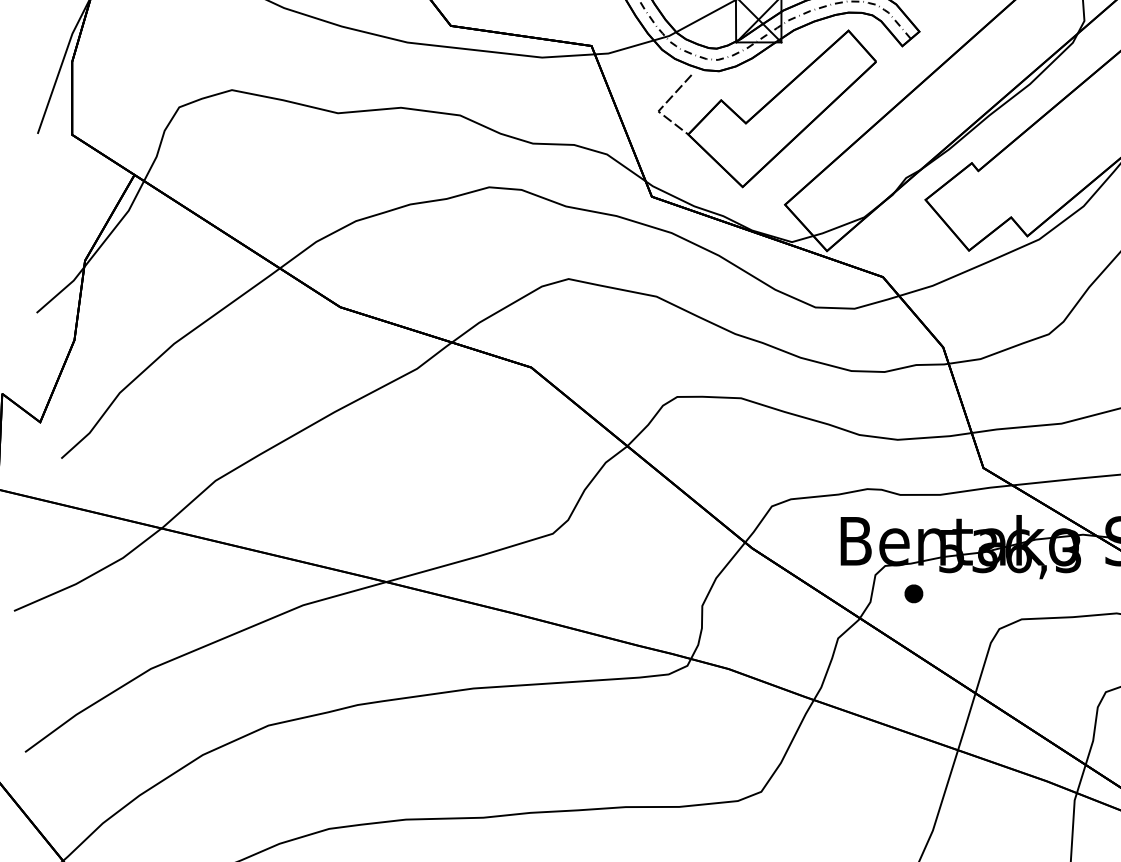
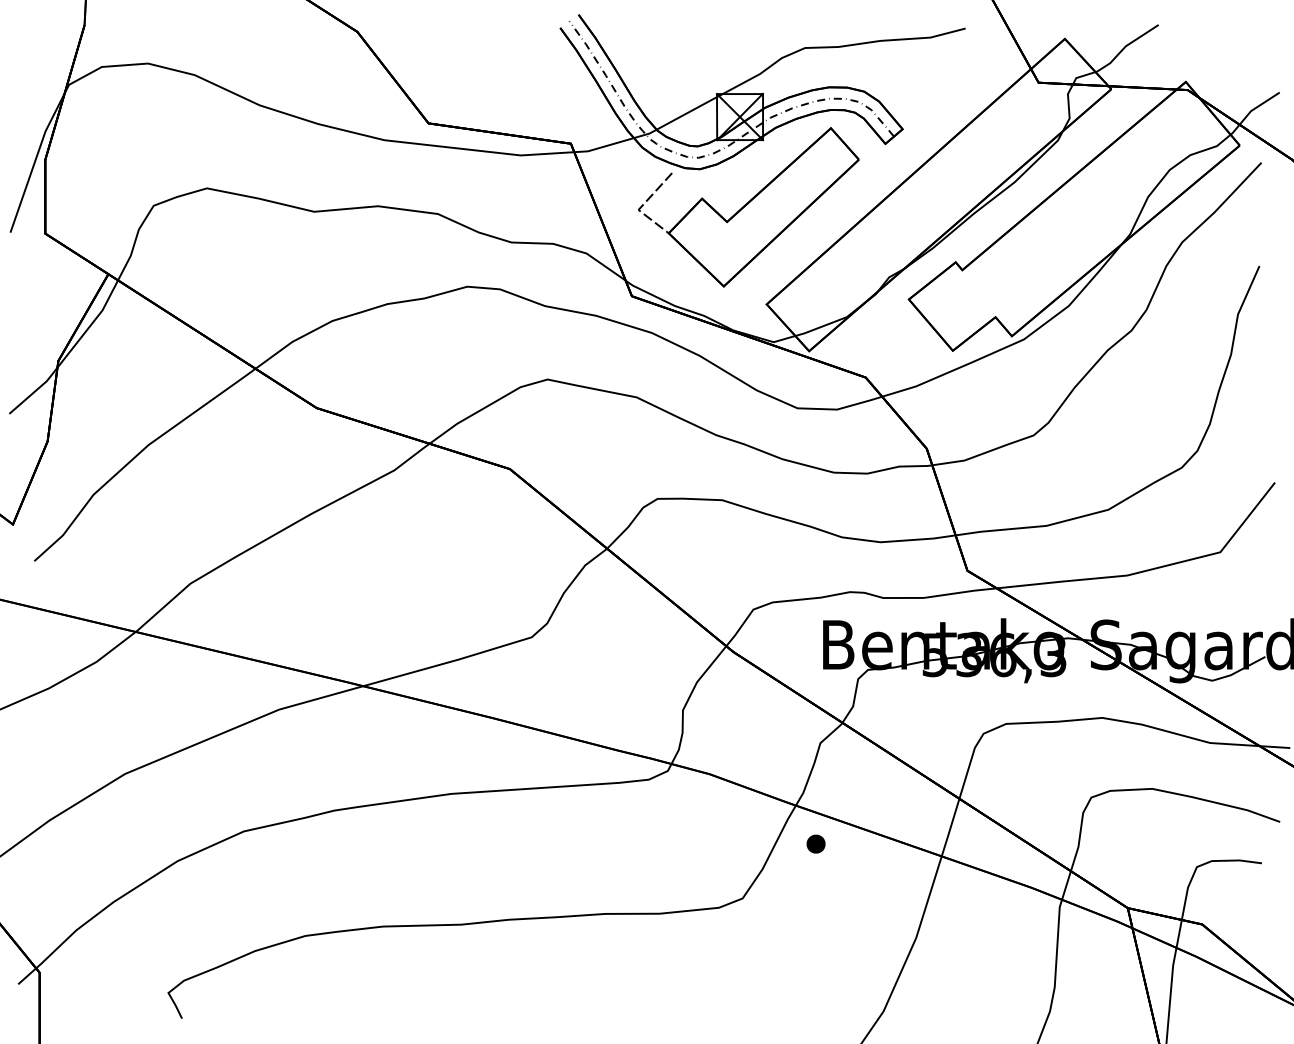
part: (913, 593) -> (815, 843), moved

